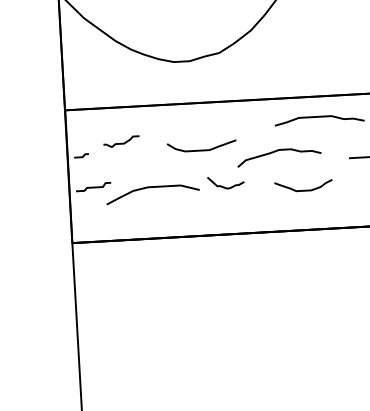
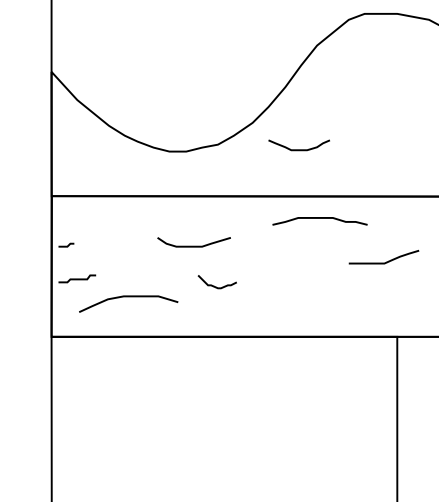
curve: (121, 142) -> (109, 233), removed
curve: (277, 151) -> (273, 252), removed
curve: (152, 188) -> (128, 297), moved
curve: (303, 190) -> (298, 149), moved

